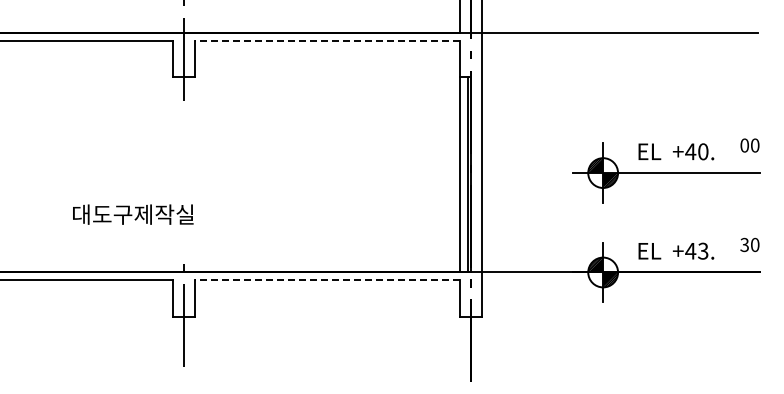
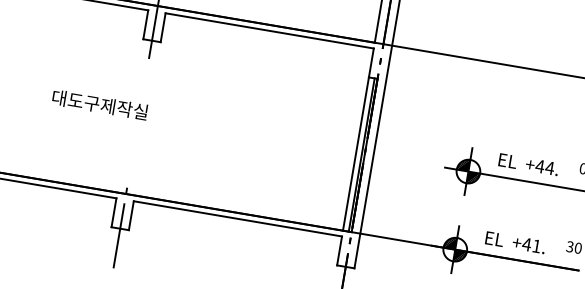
line: (327, 40) -> (269, 30), dashed -> solid
text: (702, 151) -> (549, 167), +40. -> +44.
text: (133, 214) -> (100, 104), moved
text: (703, 250) -> (536, 245), +43. -> +41.
line: (327, 279) -> (237, 218), dashed -> solid

